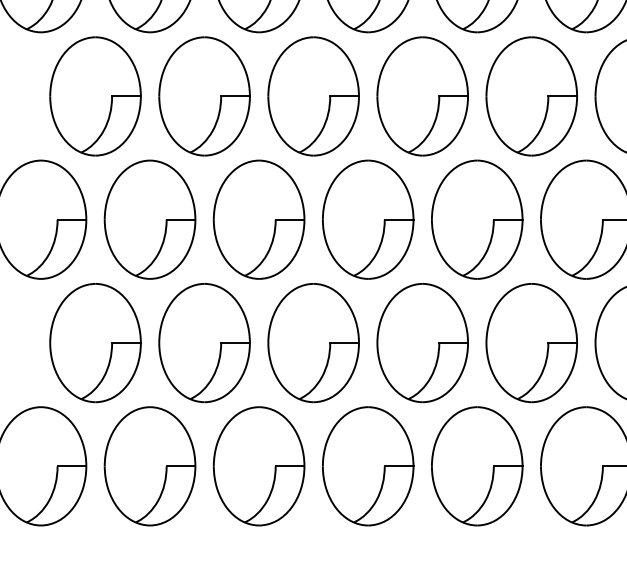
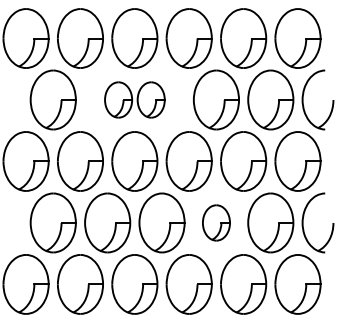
part: (258, 95) -> (134, 99), size x0.6
part: (422, 342) -> (216, 222), size x0.6

